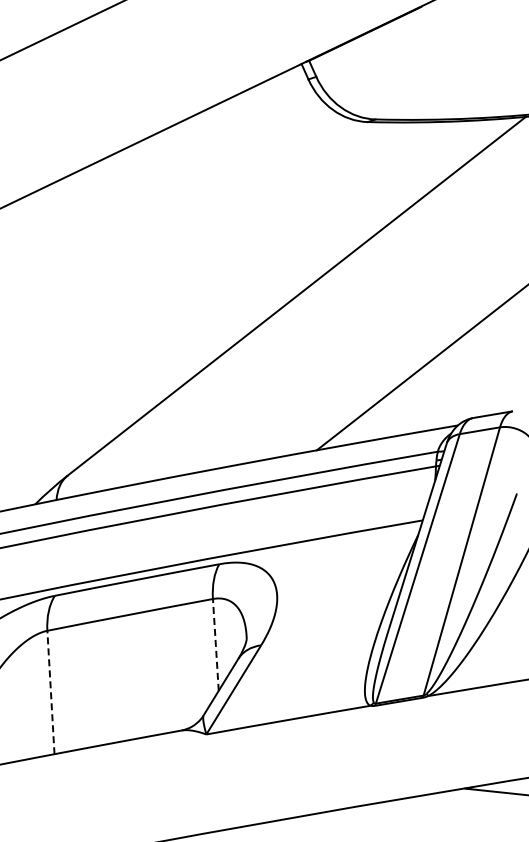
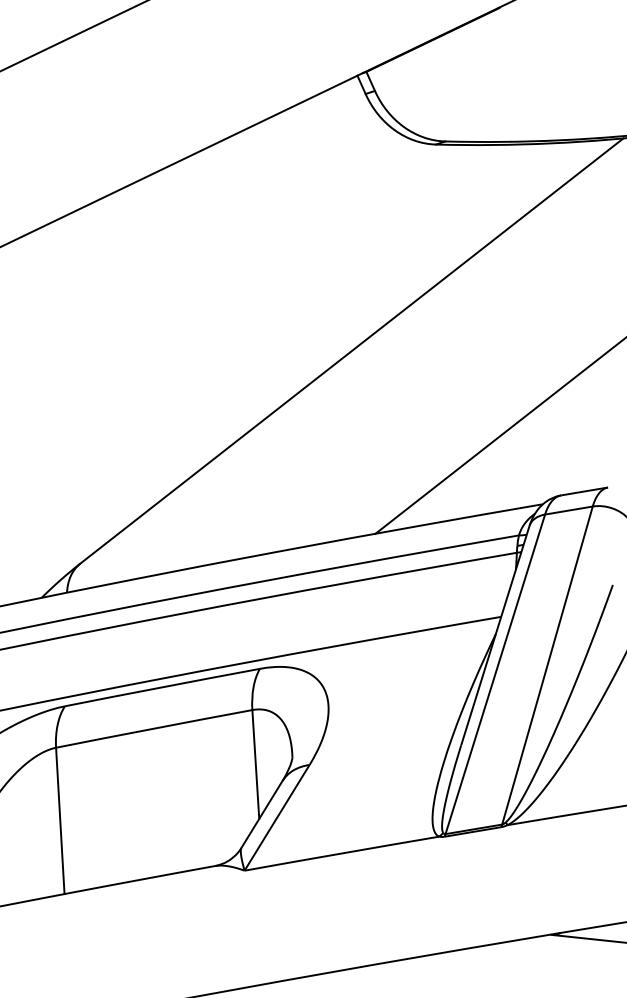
line: (215, 644) -> (255, 764), dashed -> solid
line: (50, 692) -> (59, 820), dashed -> solid

